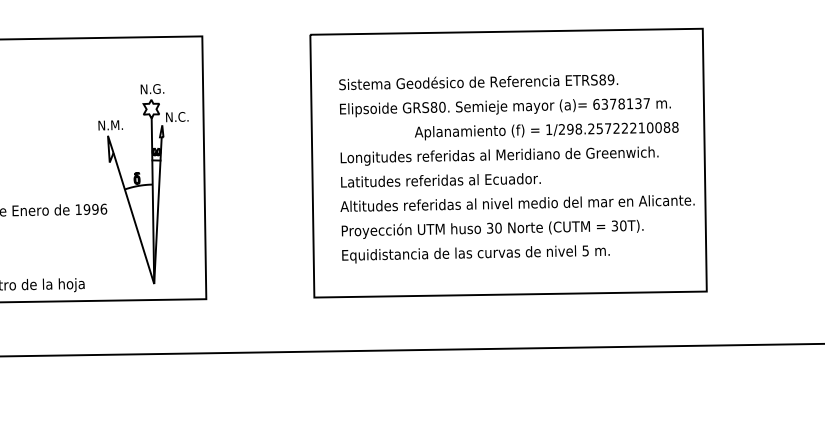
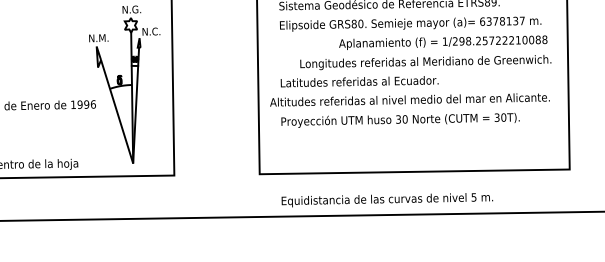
text: (499, 155) -> (425, 62), moved
text: (517, 203) -> (409, 99), moved
text: (475, 254) -> (387, 200), moved

